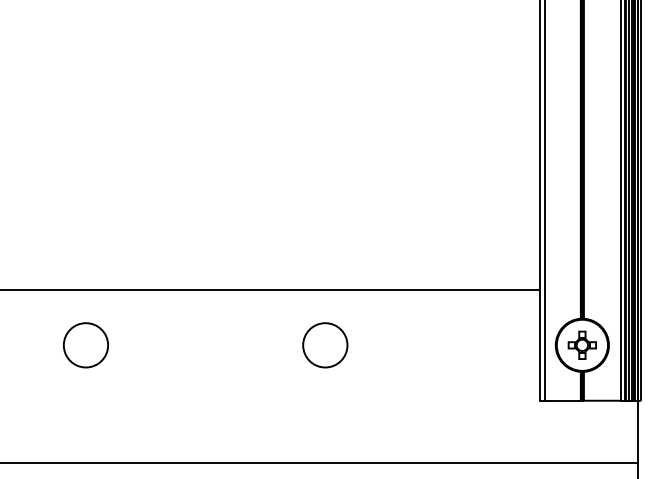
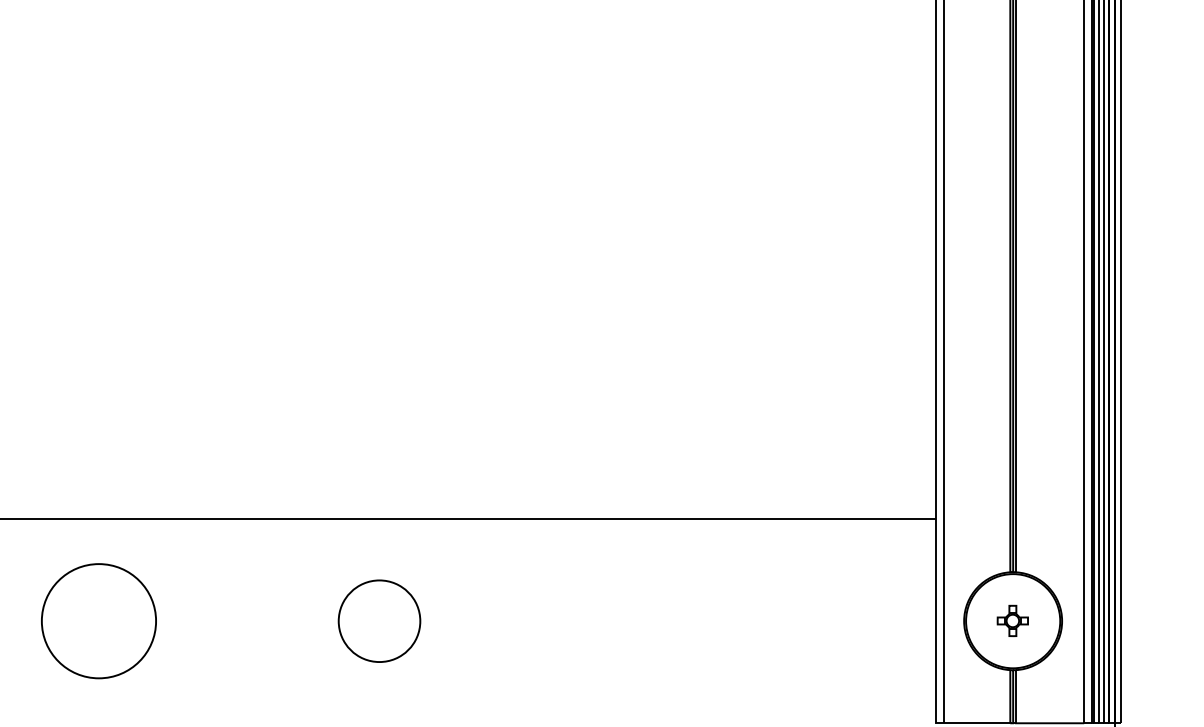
part: (581, 344) -> (1011, 619), size x0.6
circle: (85, 345) -> (98, 621), size x1.4
circle: (325, 345) -> (379, 621), moved

